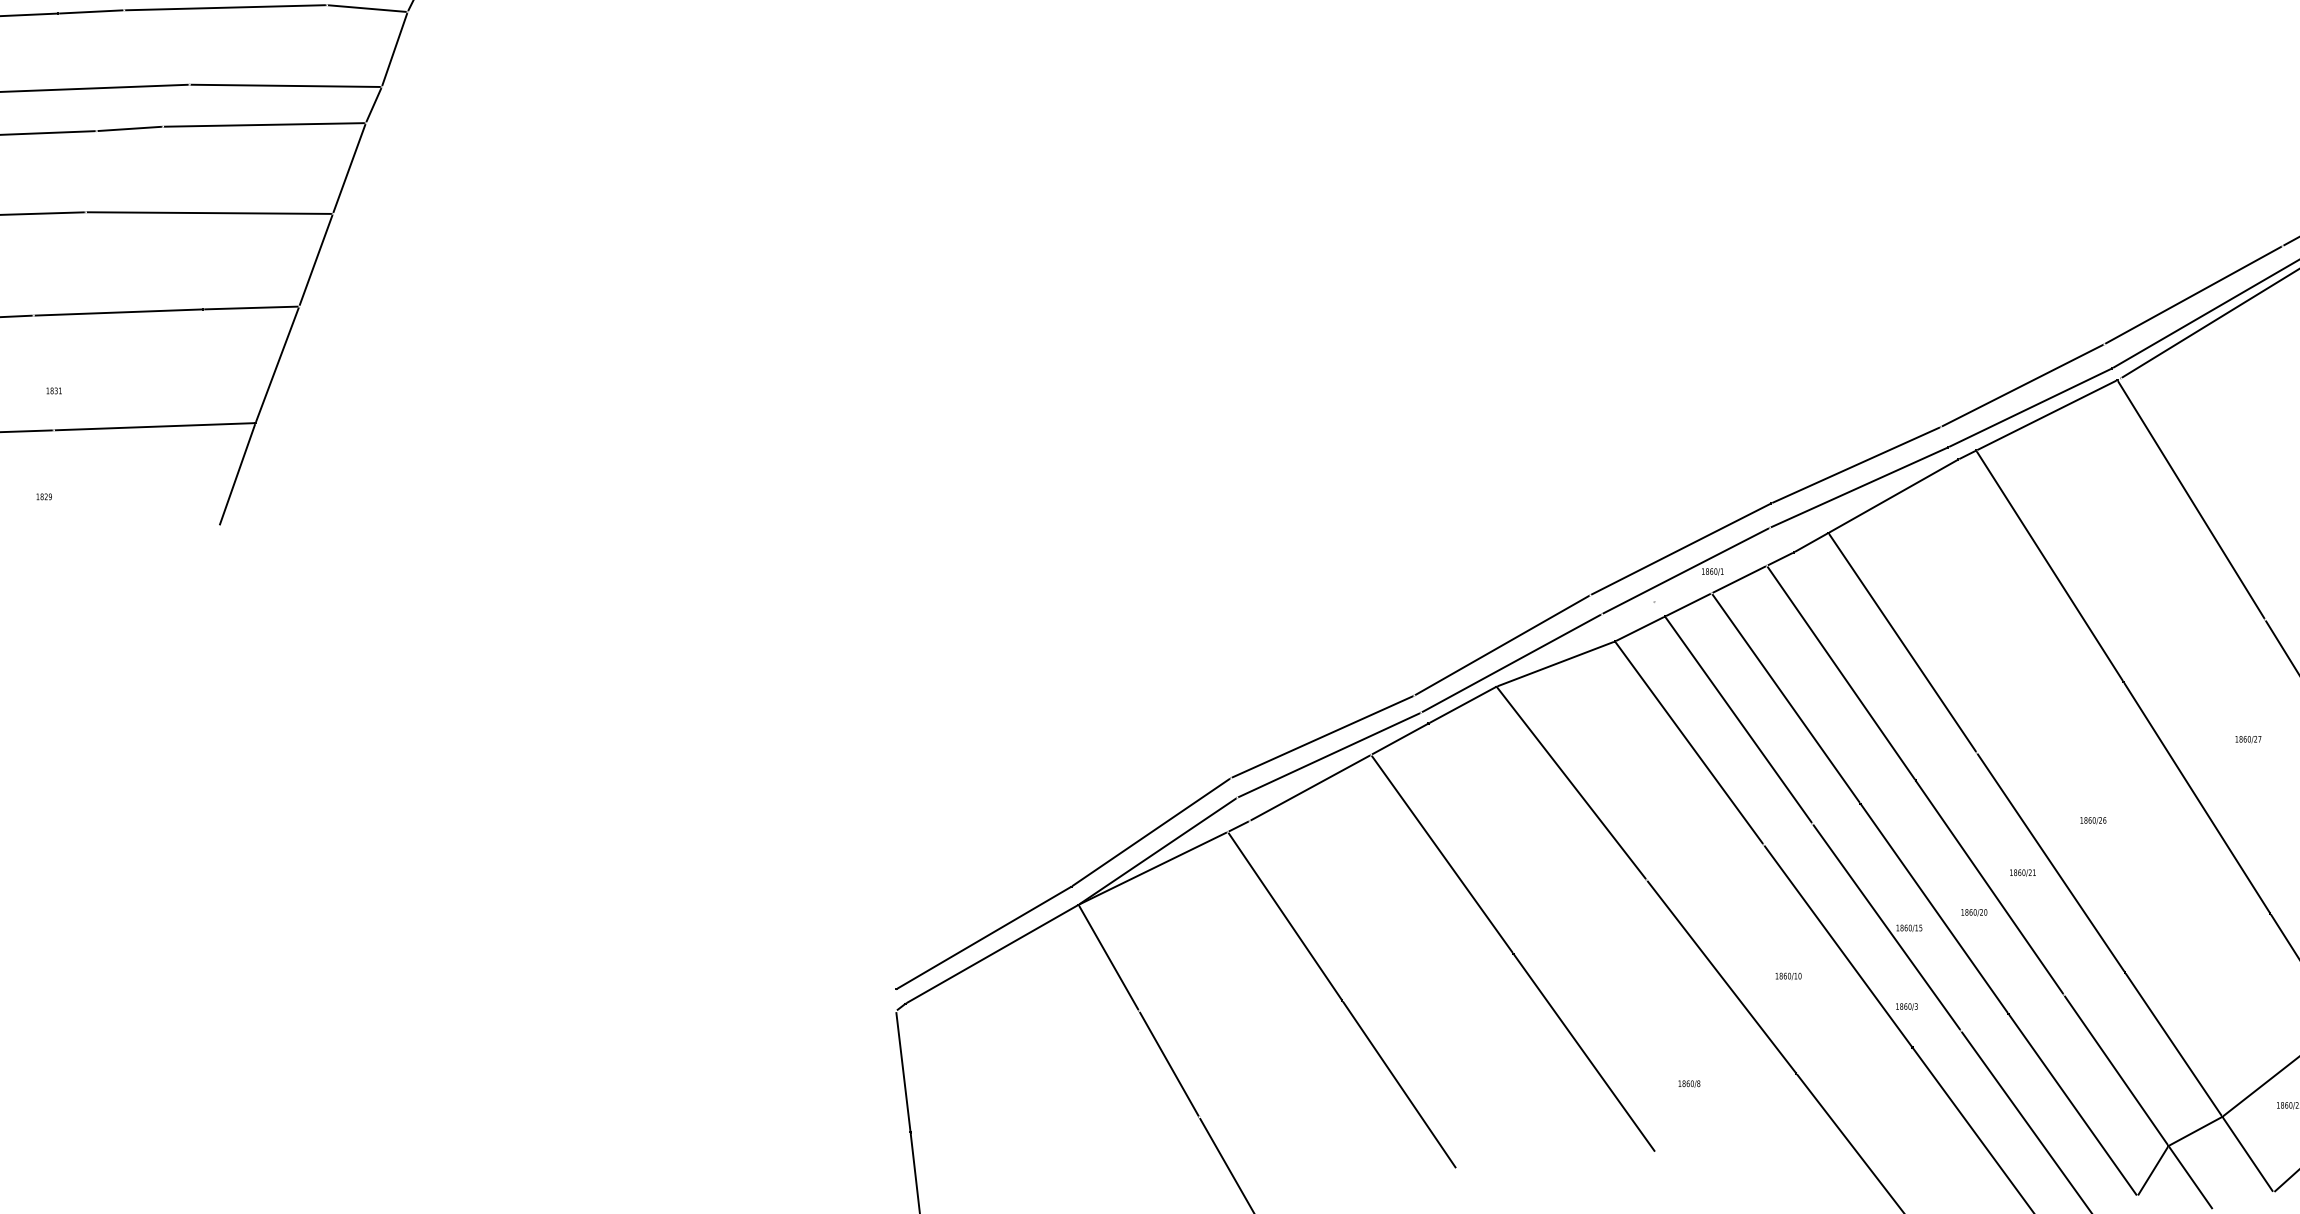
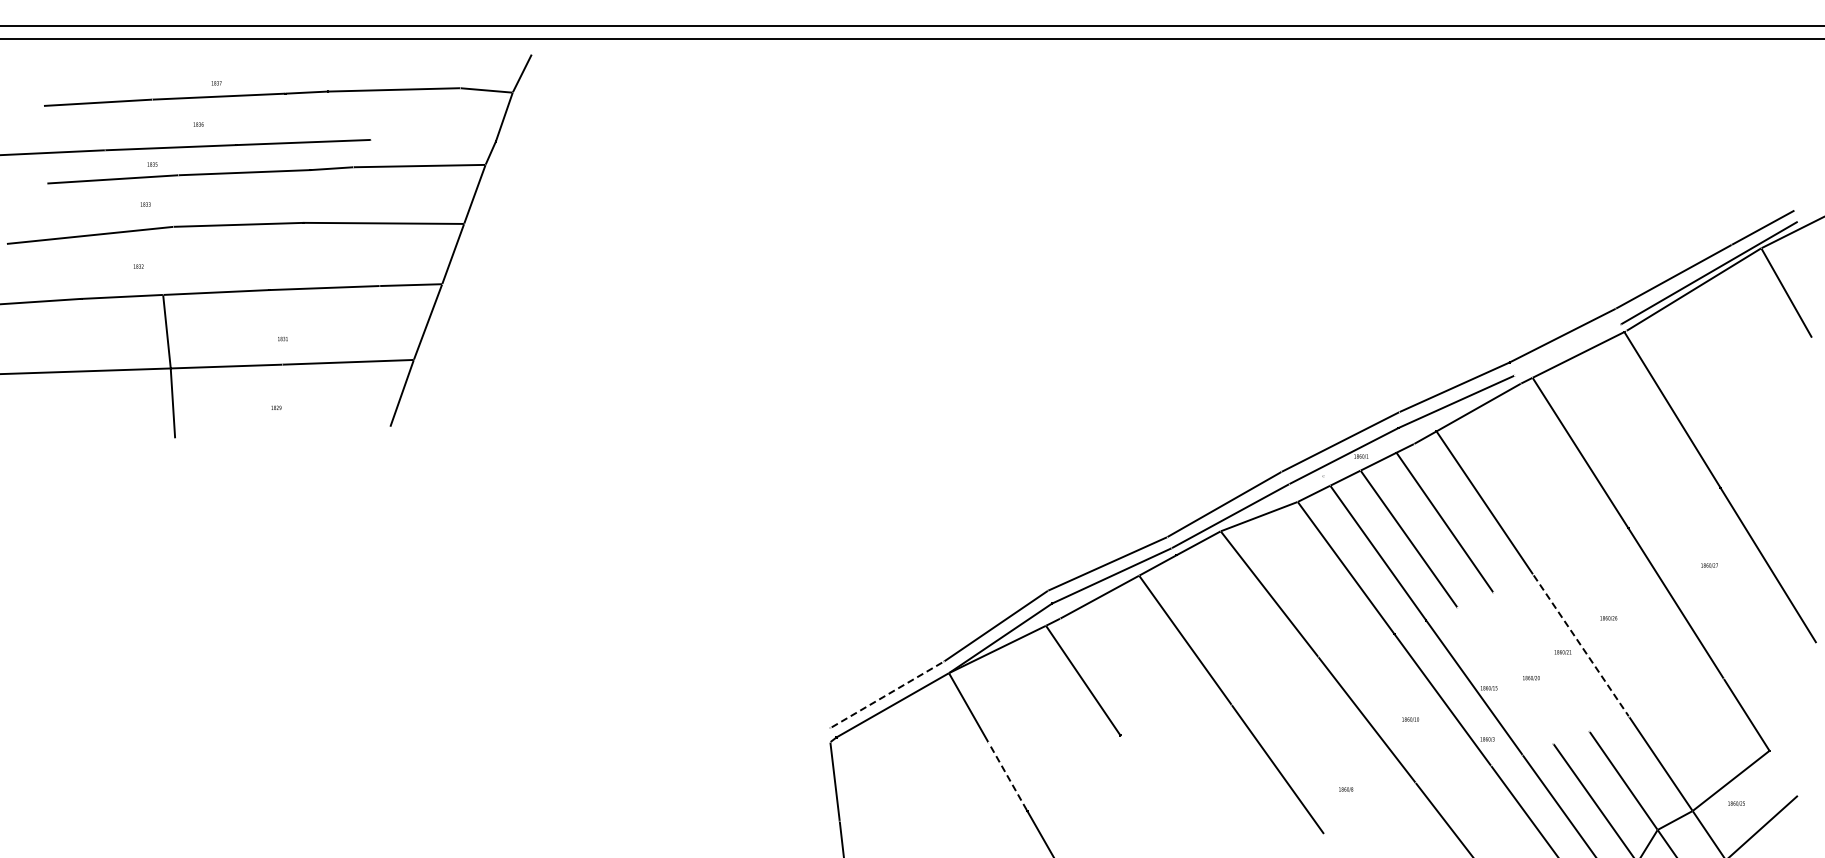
line: (285, 85) -> (433, 140), removed
line: (2029, 407) -> (1567, 349), removed
line: (2051, 862) -> (1581, 645), solid -> dashed
line: (1988, 886) -> (1540, 661), removed
line: (1934, 908) -> (1505, 675), removed
line: (984, 937) -> (887, 694), solid -> dashed
line: (1168, 1063) -> (1007, 776), solid -> dashed
line: (1399, 1083) -> (1157, 789), removed

